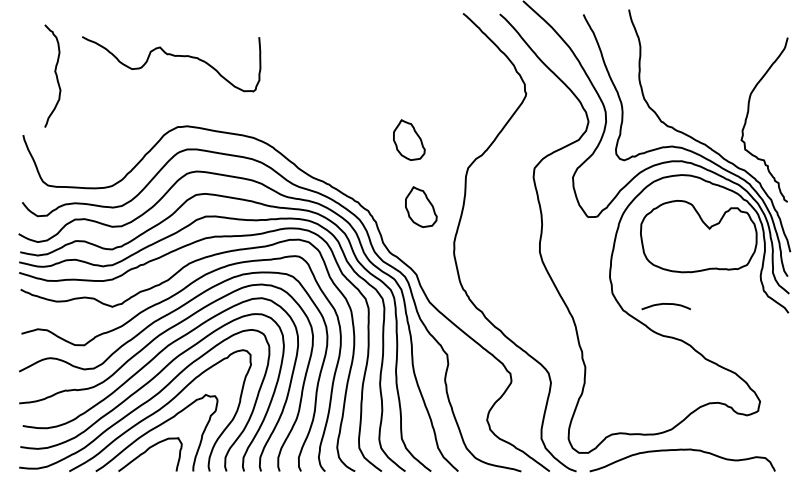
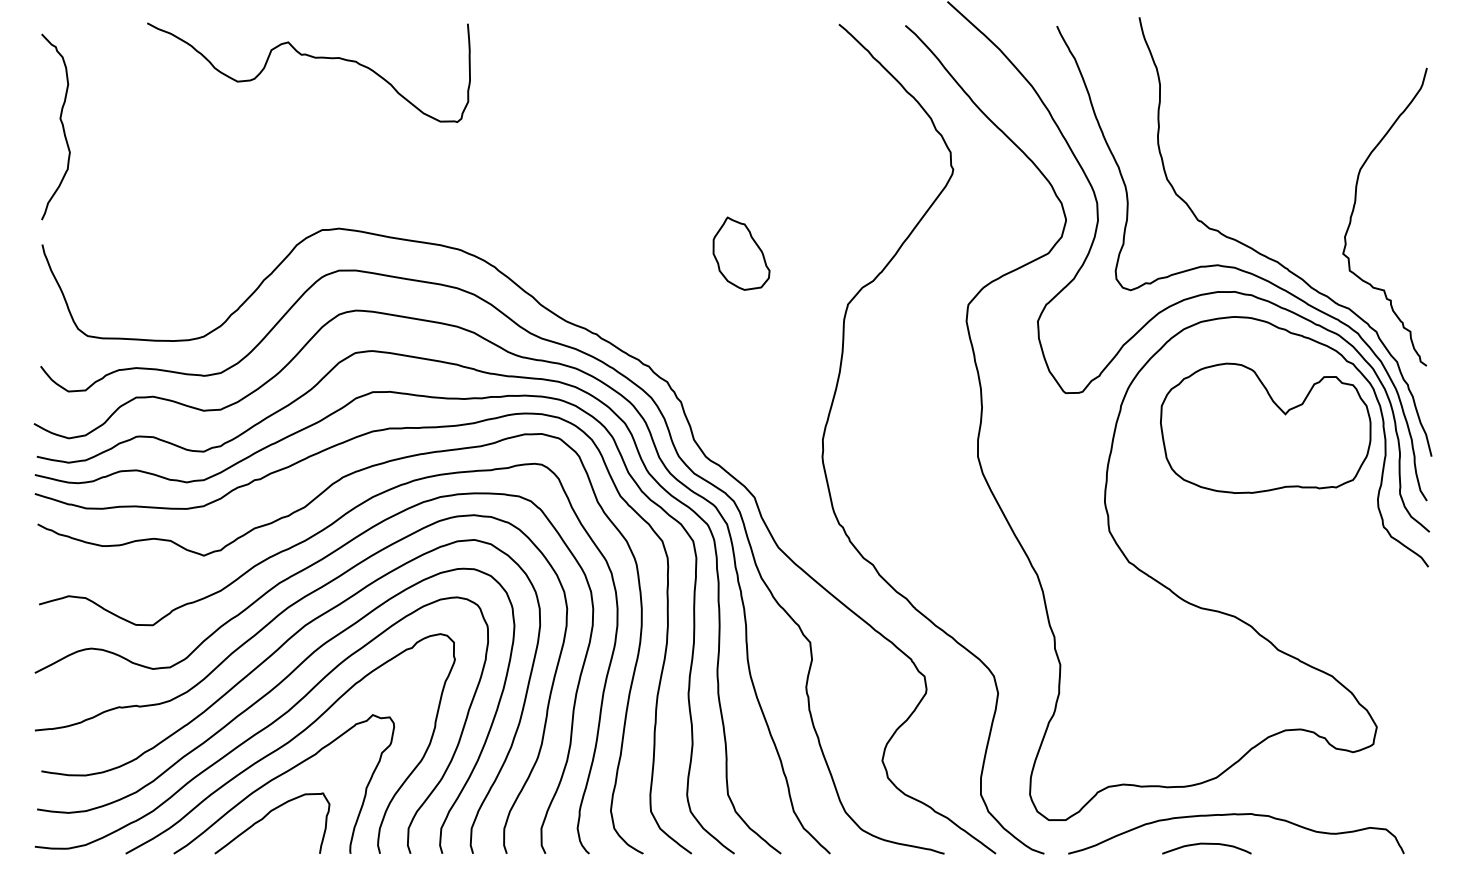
curve: (173, 56) -> (312, 58), moved
curve: (55, 75) -> (60, 125), moved
part: (421, 206) -> (763, 373), removed
curve: (666, 304) -> (1207, 844), moved

